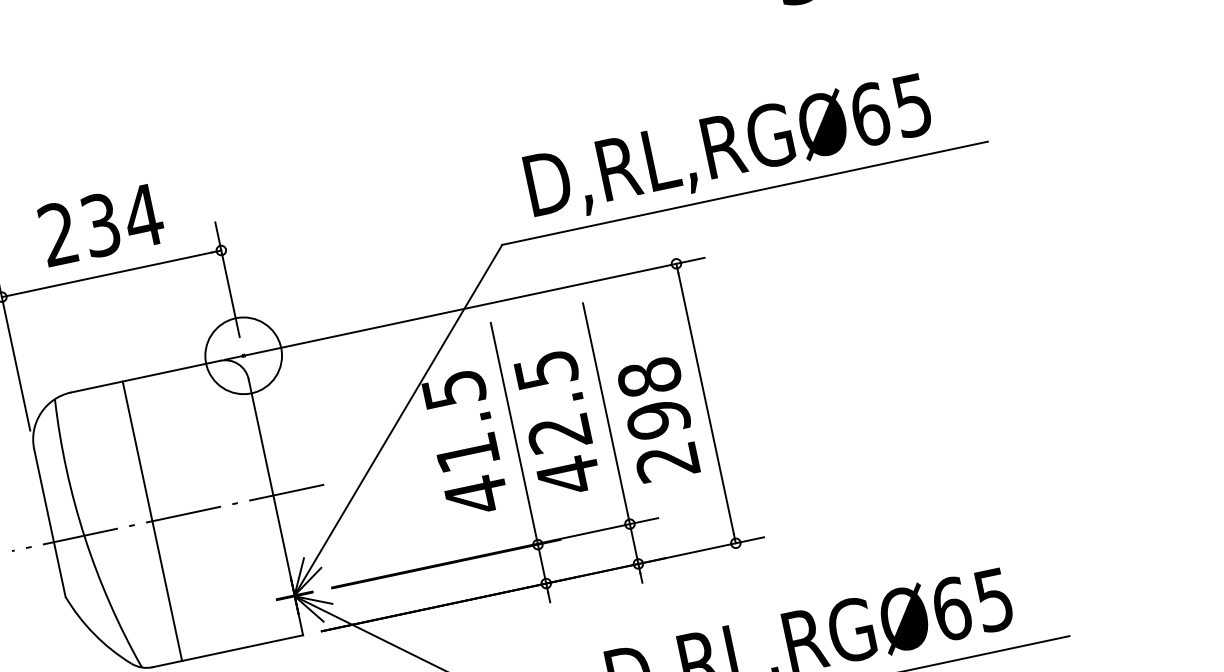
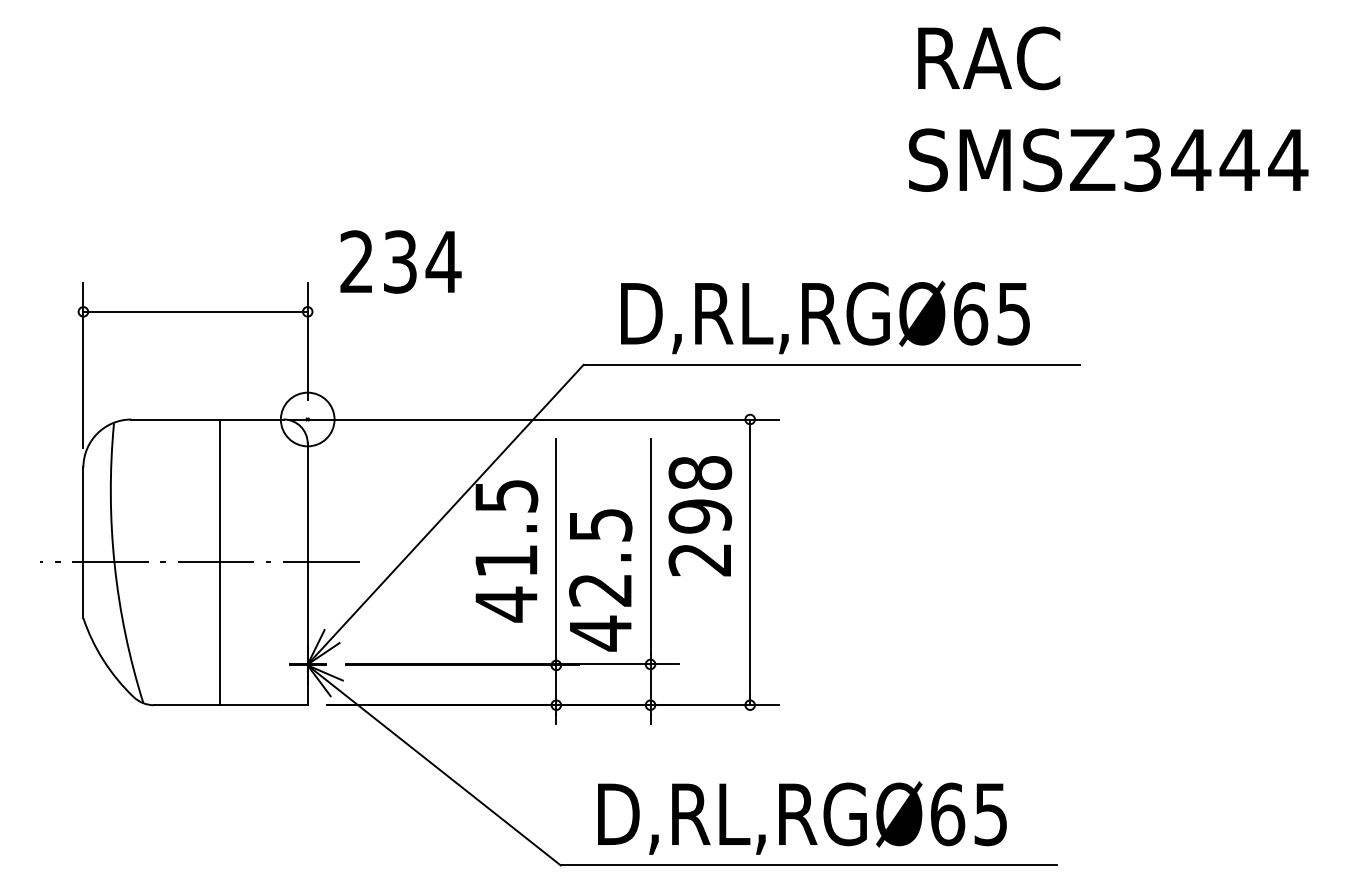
text: (101, 224) -> (400, 261), moved
circle: (243, 355) -> (307, 419), size x0.7
text: (658, 419) -> (700, 516), moved
text: (557, 424) -> (600, 580), moved
line: (152, 521) -> (220, 562), moved

